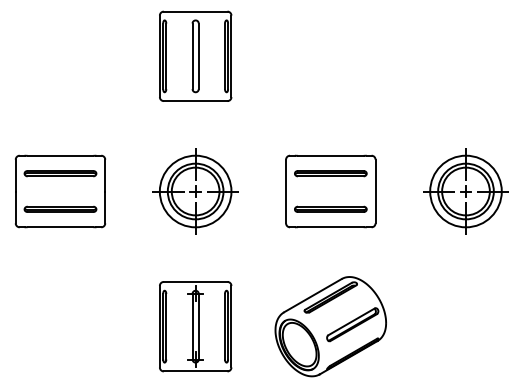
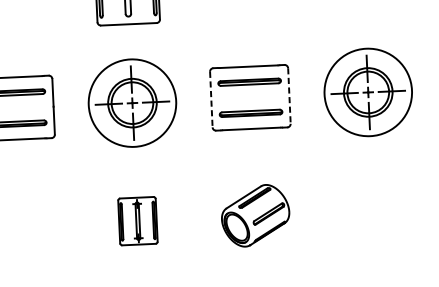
circle: (195, 191) -> (132, 103), size x1.4
line: (286, 191) -> (211, 99), solid -> dashed
line: (375, 191) -> (289, 96), solid -> dashed
circle: (465, 191) -> (367, 92), size x1.4
part: (195, 326) -> (137, 220), size x0.6
part: (330, 326) -> (255, 215), size x0.7

